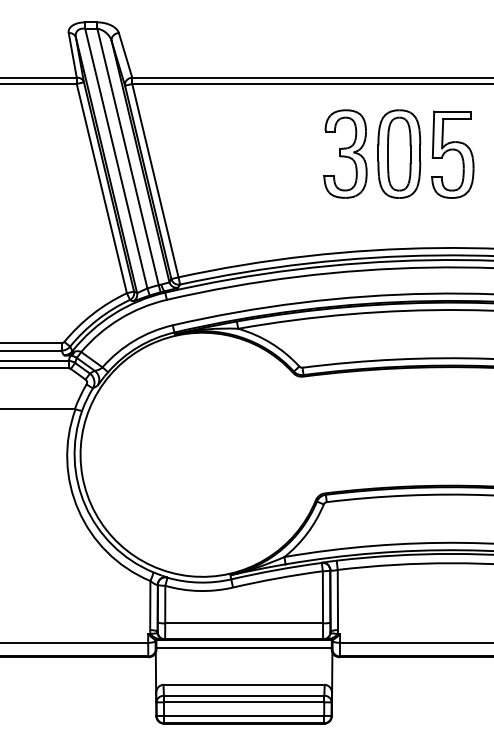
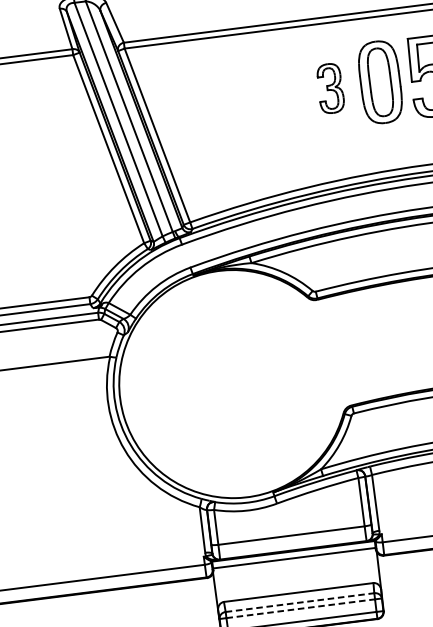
part: (345, 153) -> (330, 88), size x0.6
line: (244, 695) -> (300, 602), solid -> dashed
line: (244, 702) -> (301, 608), solid -> dashed

